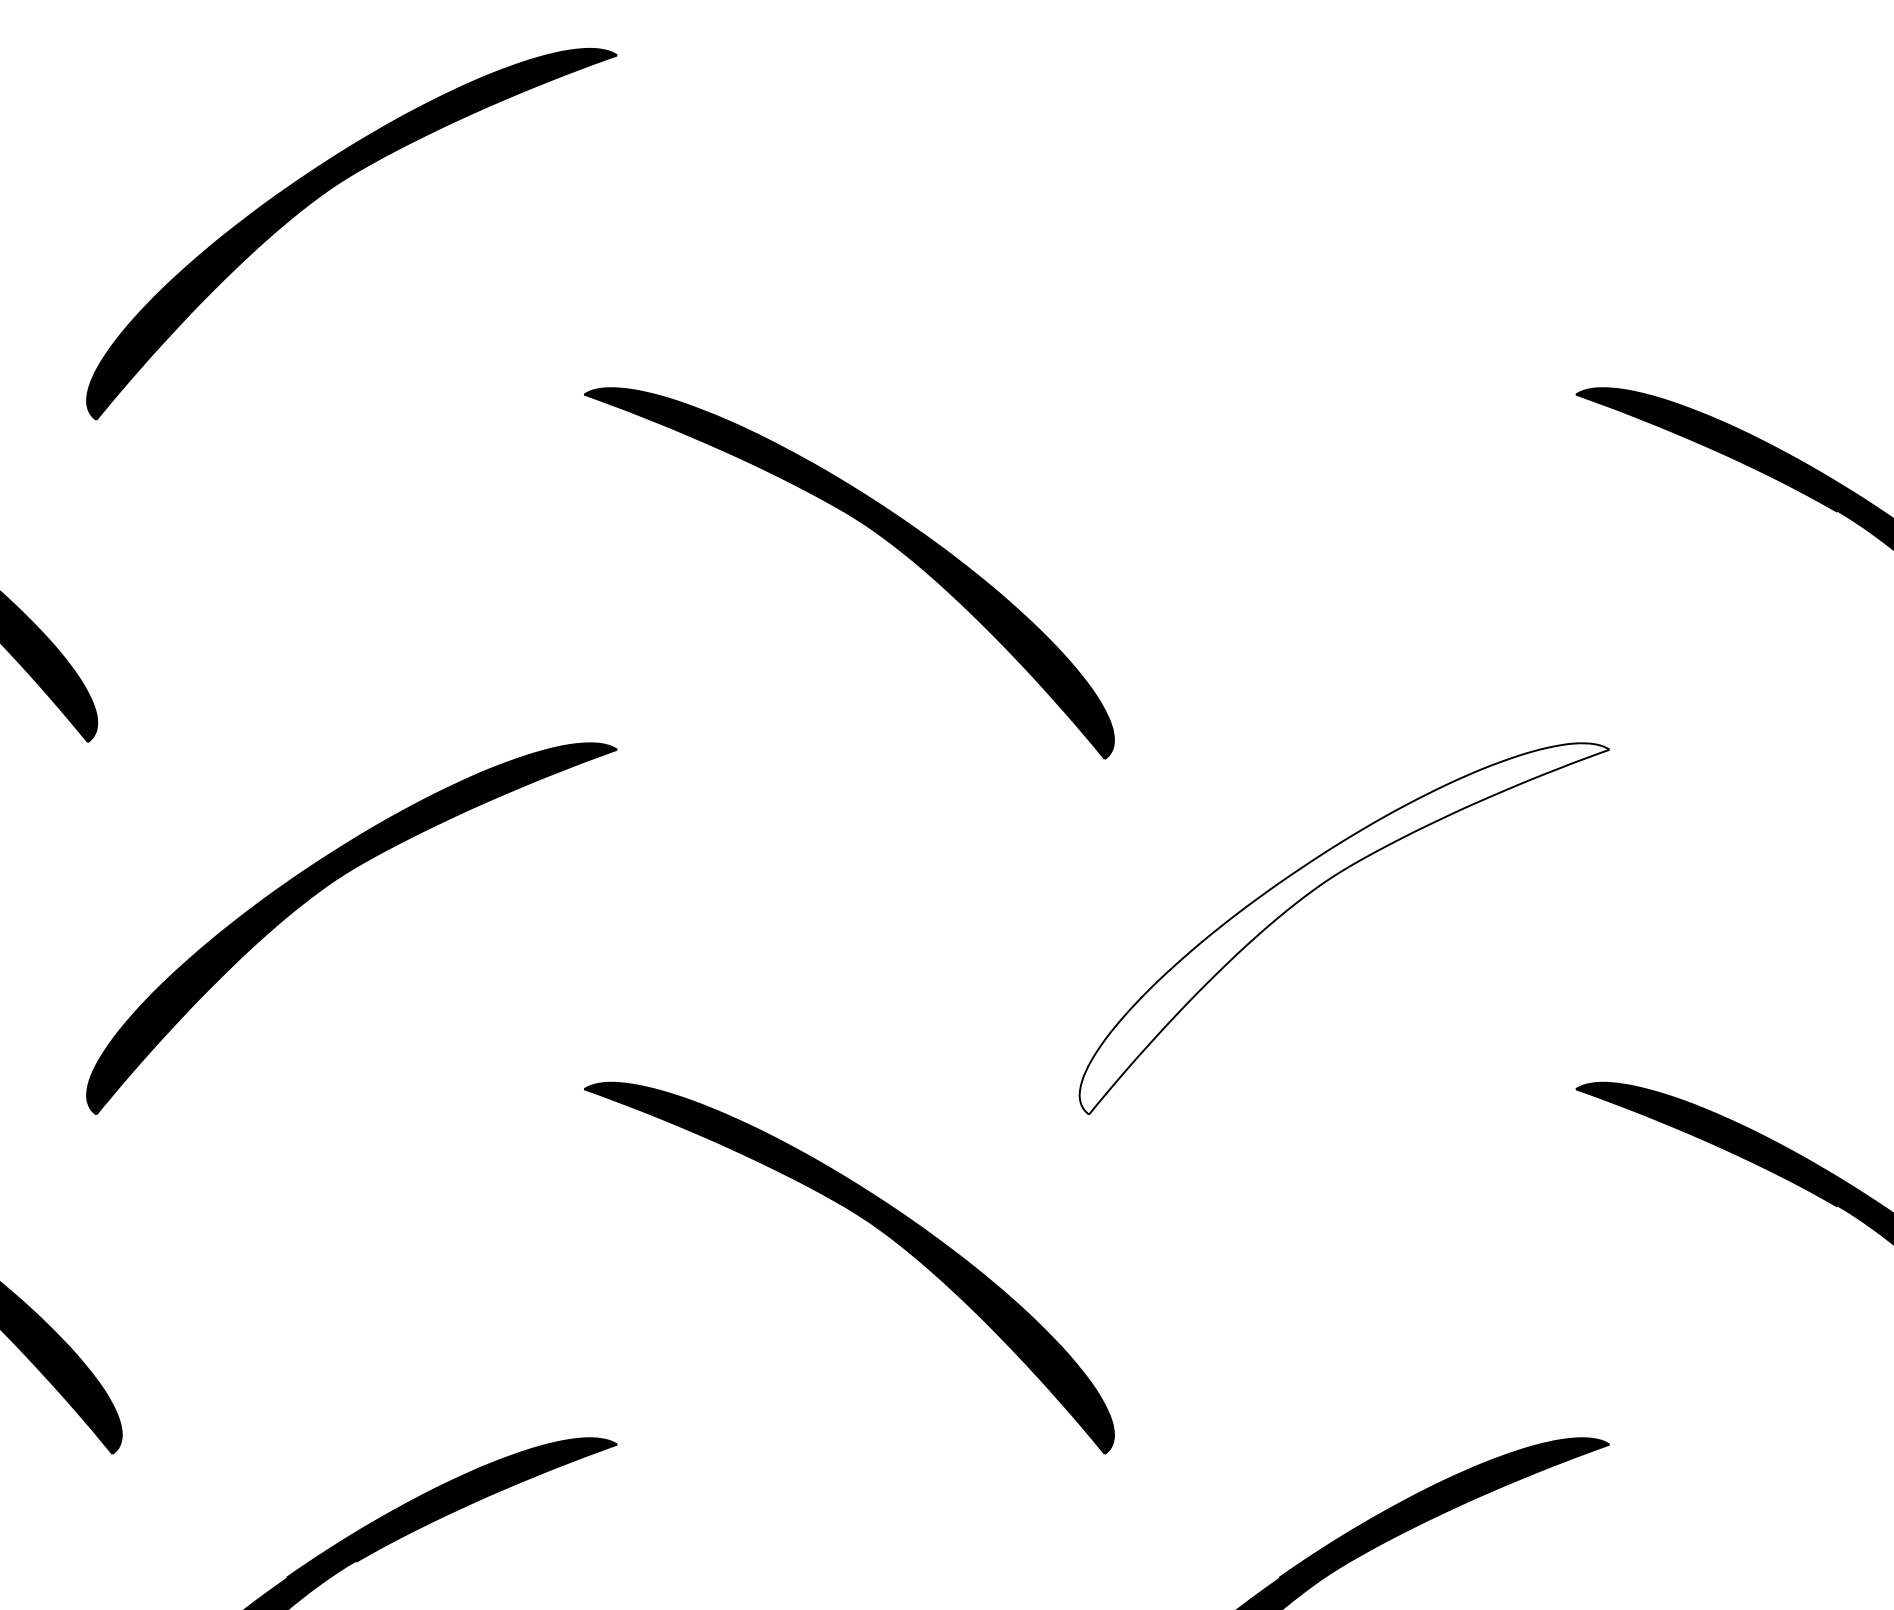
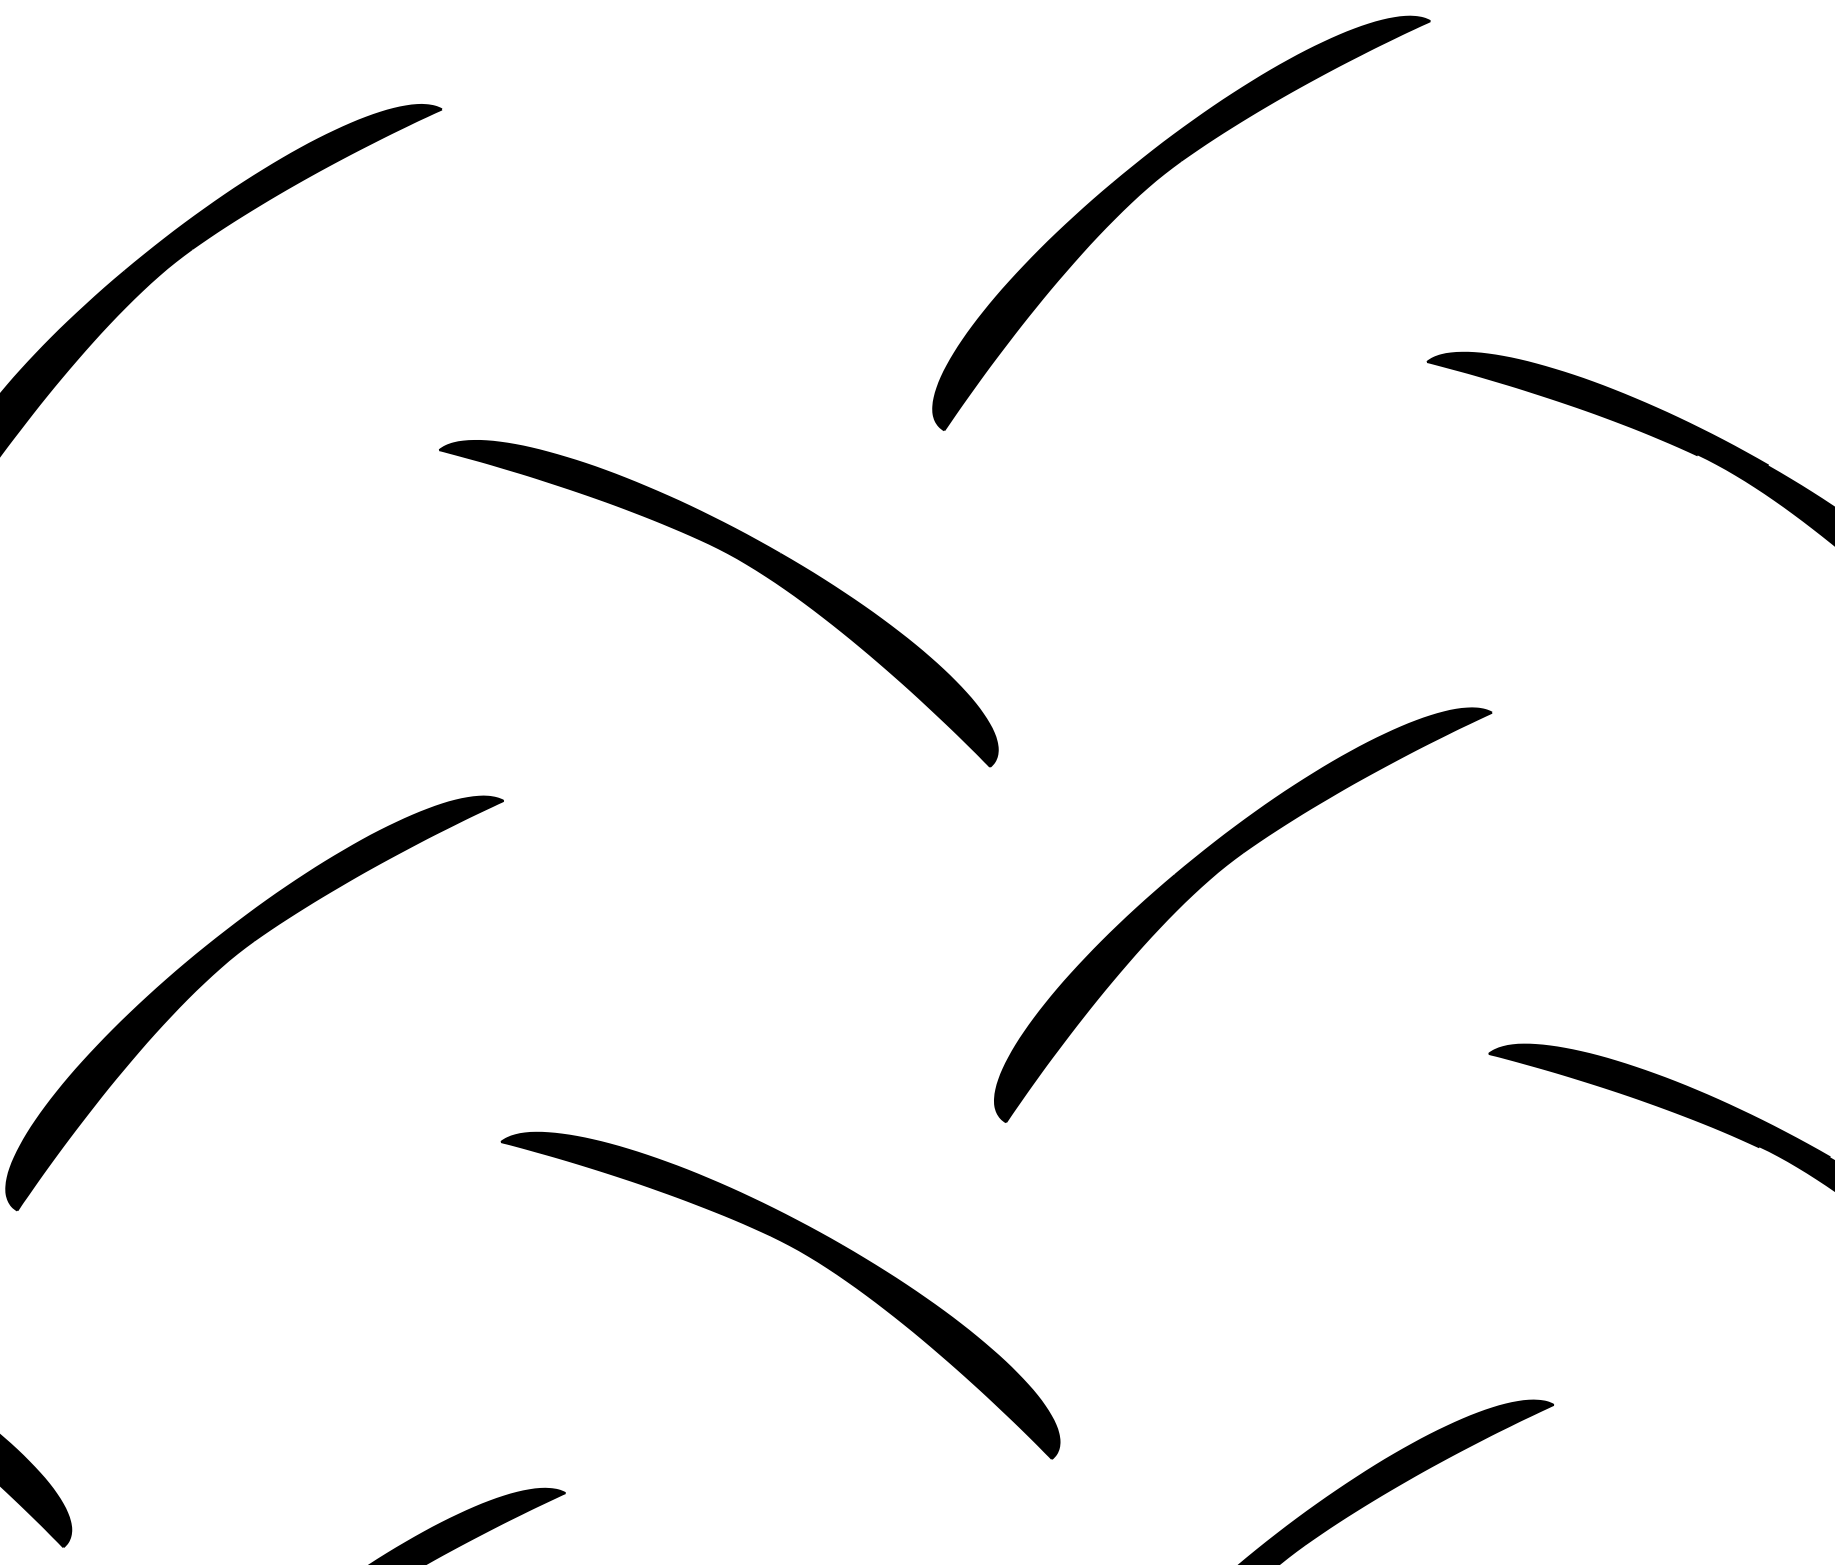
part: (1315, 195) -> (1149, 186), added
fill: (1344, 928) -> (1243, 914), added

